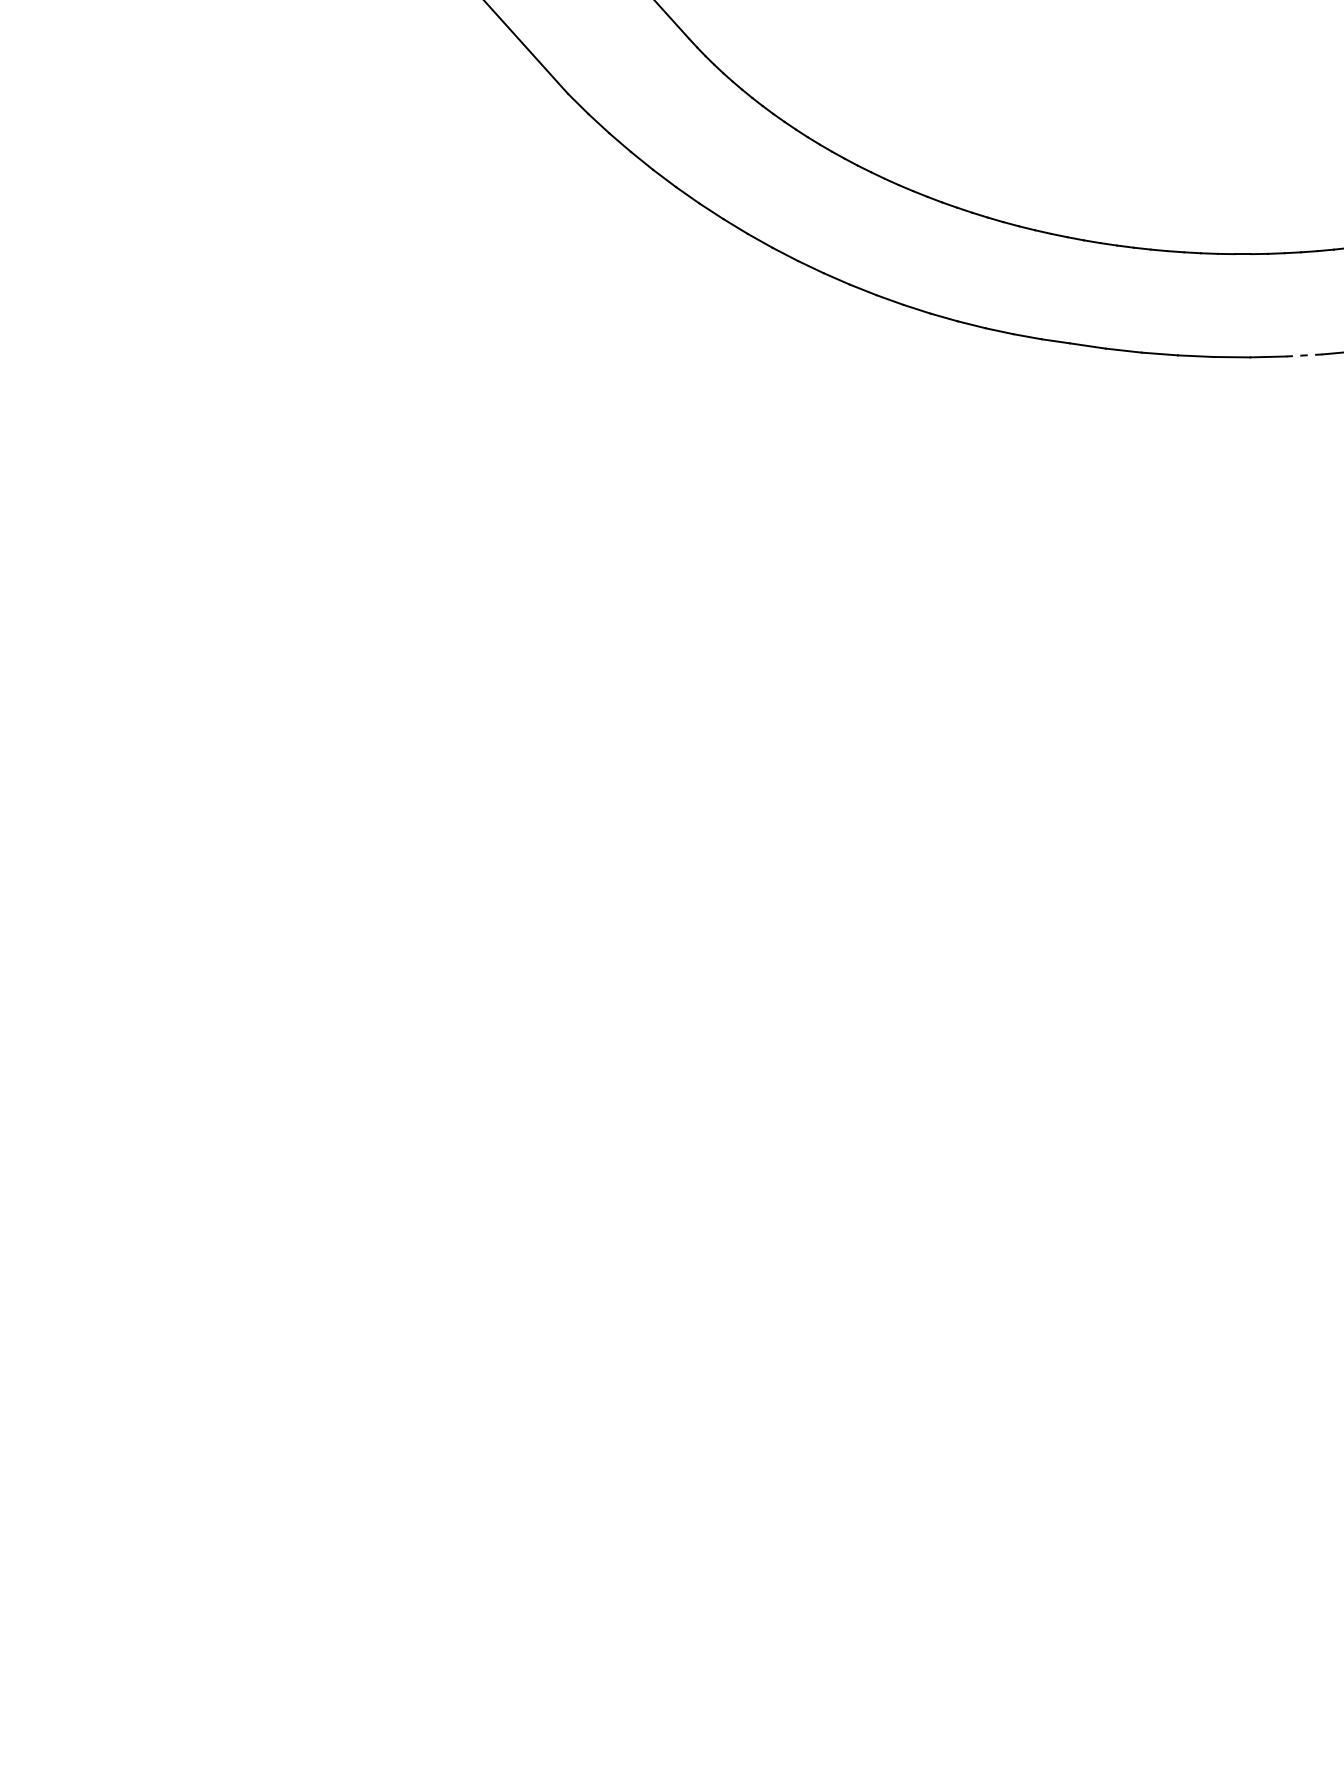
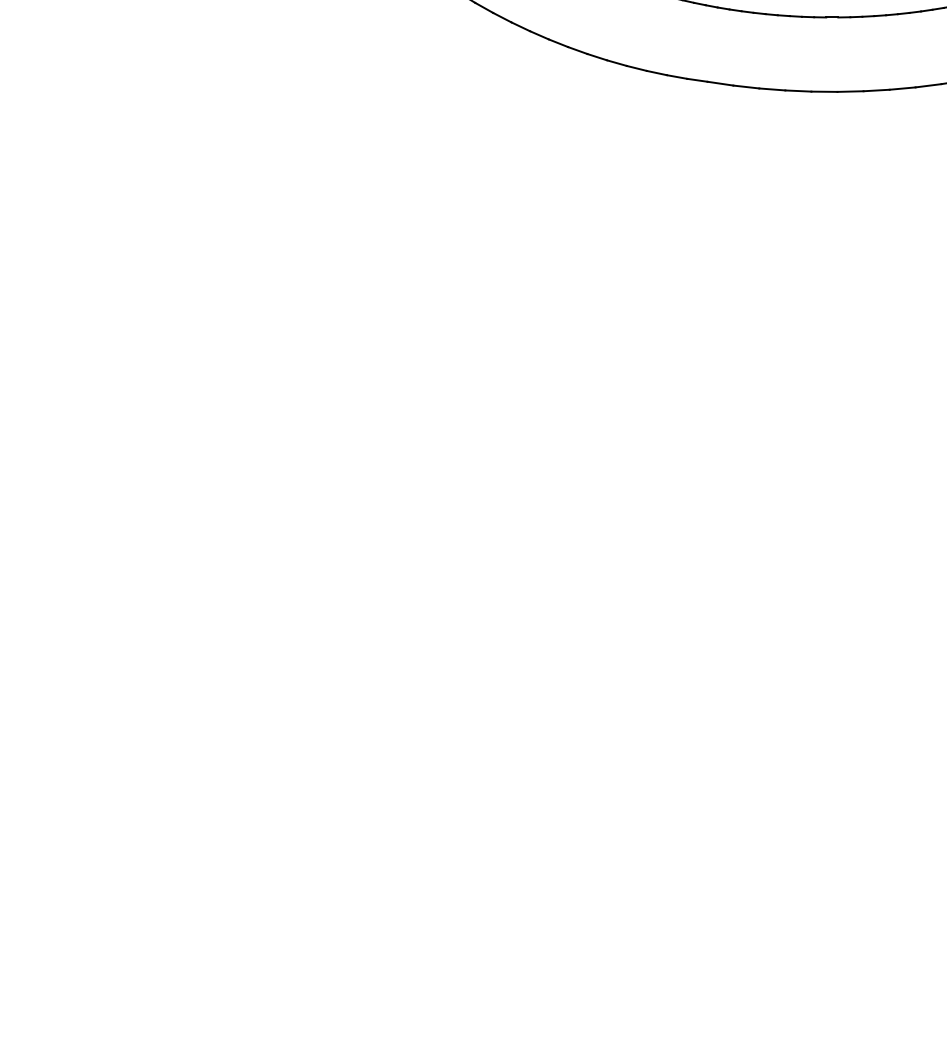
line: (1303, 355) -> (875, 90), dashed -> solid

